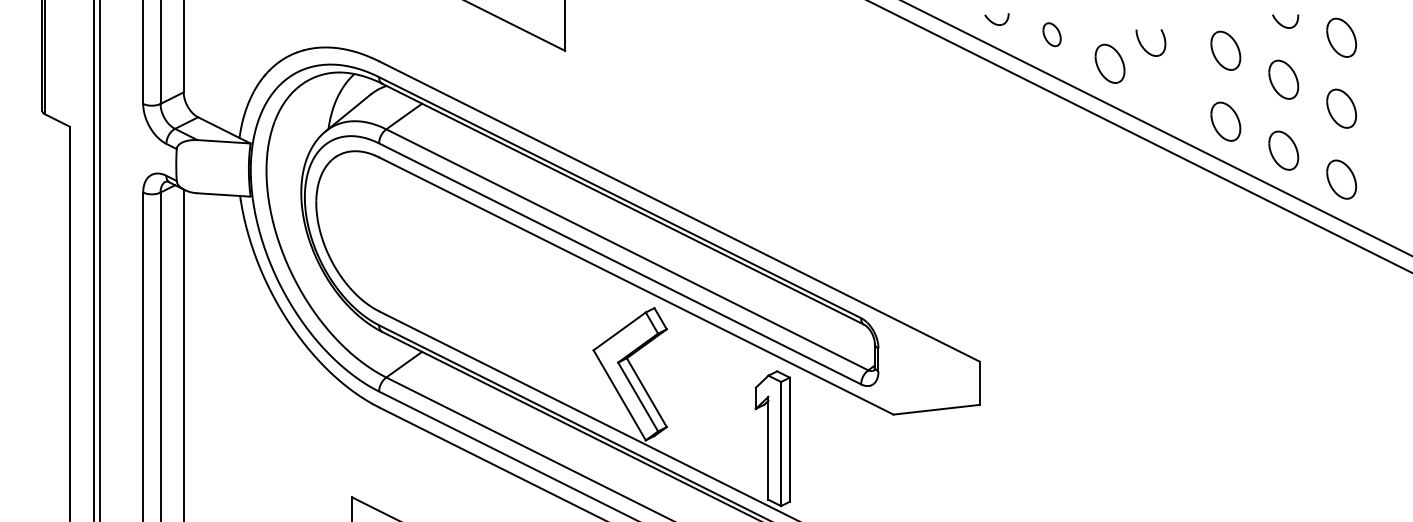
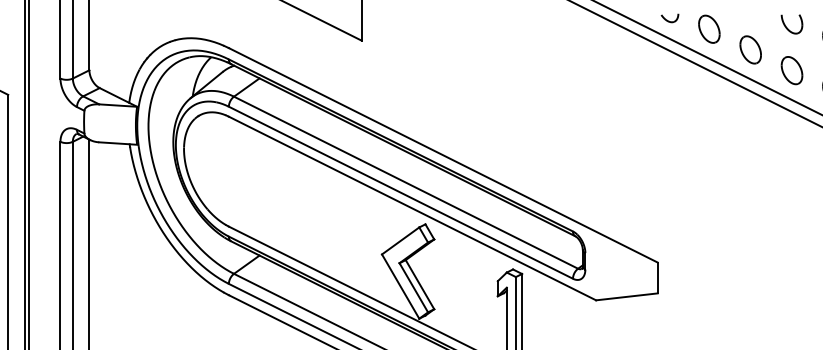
part: (1051, 34) -> (708, 28), size x1.67
part: (1144, 47) -> (787, 27), moved
part: (1167, 92) -> (791, 70), added

